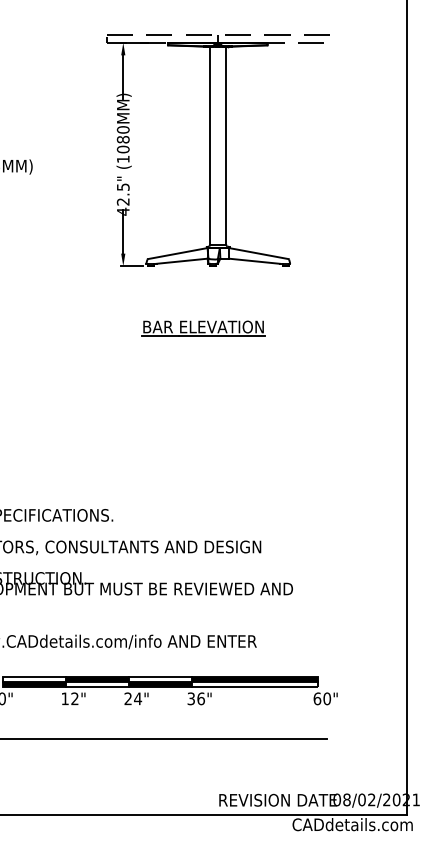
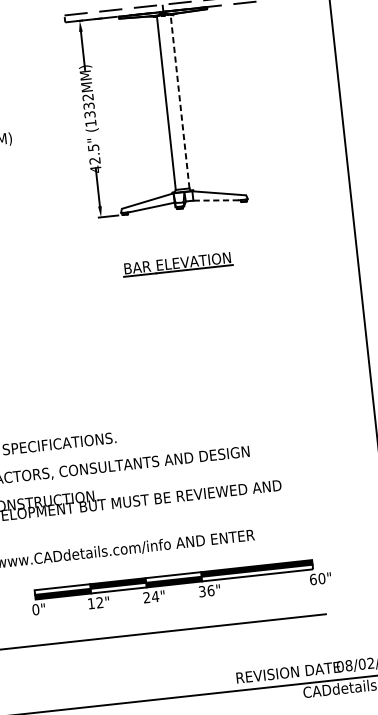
text: (123, 139) -> (89, 105), (1080MM) -> (1332MM)
line: (226, 145) -> (180, 101), solid -> dashed
line: (254, 261) -> (216, 200), solid -> dashed

